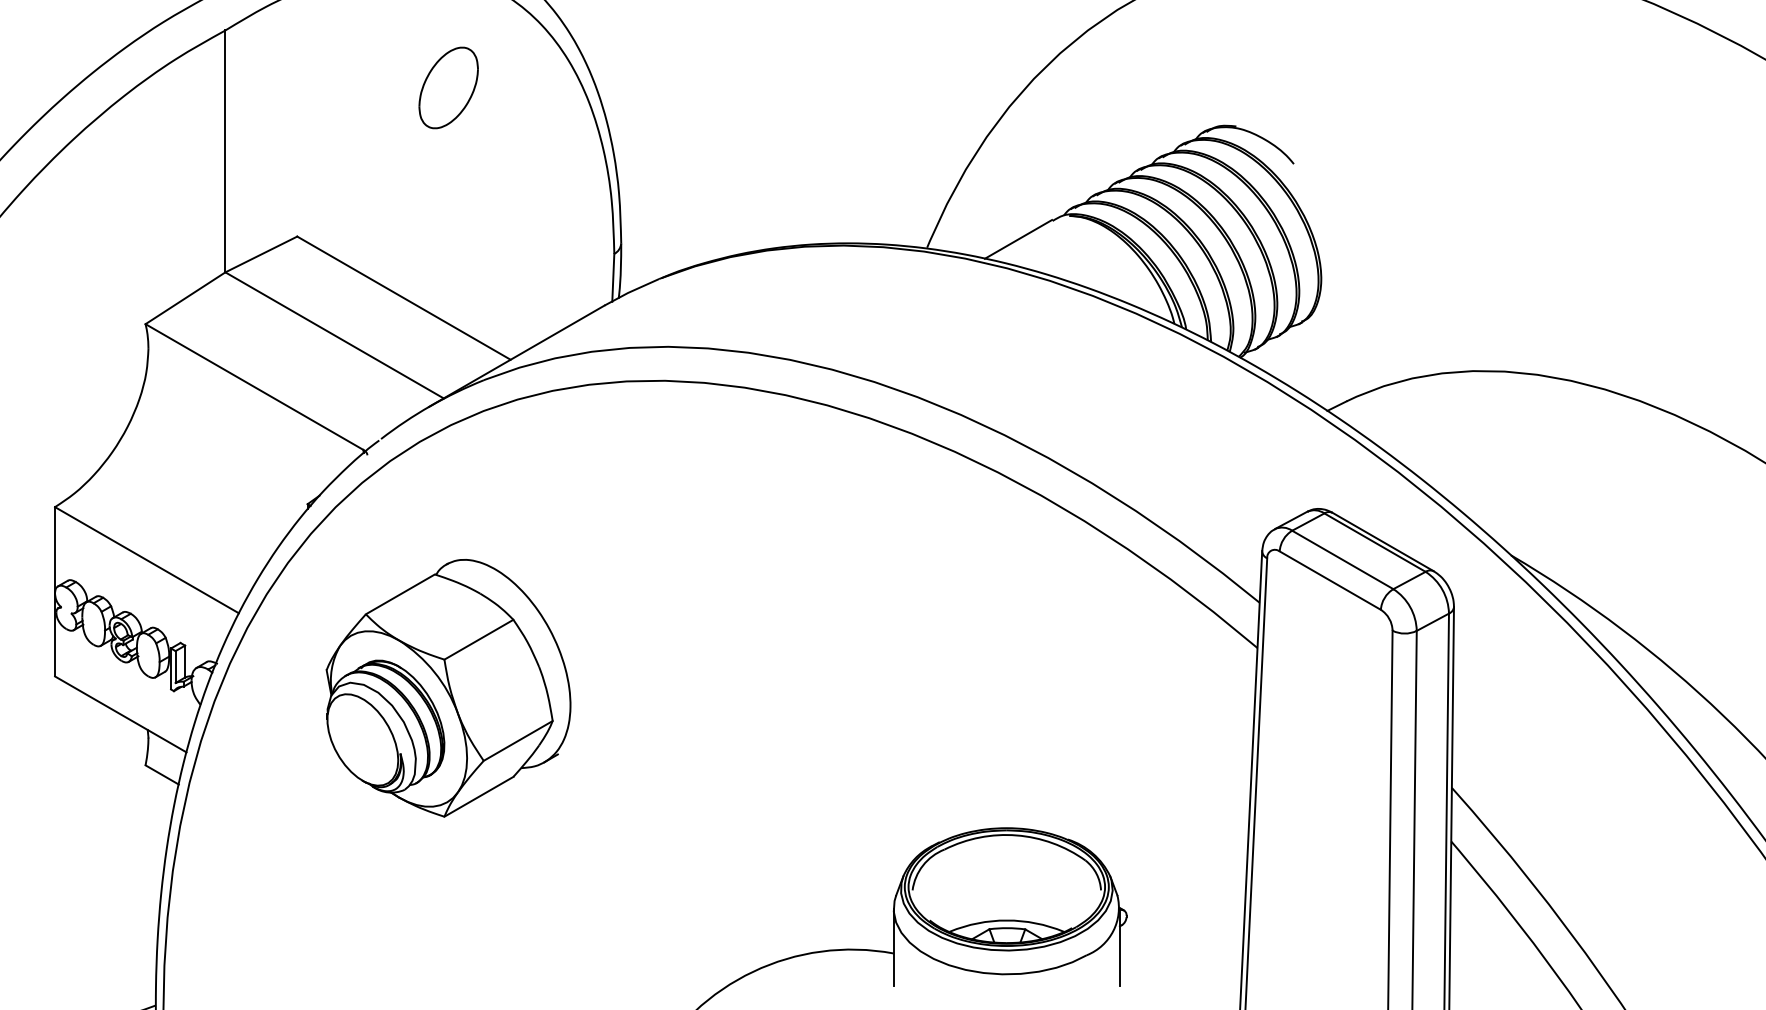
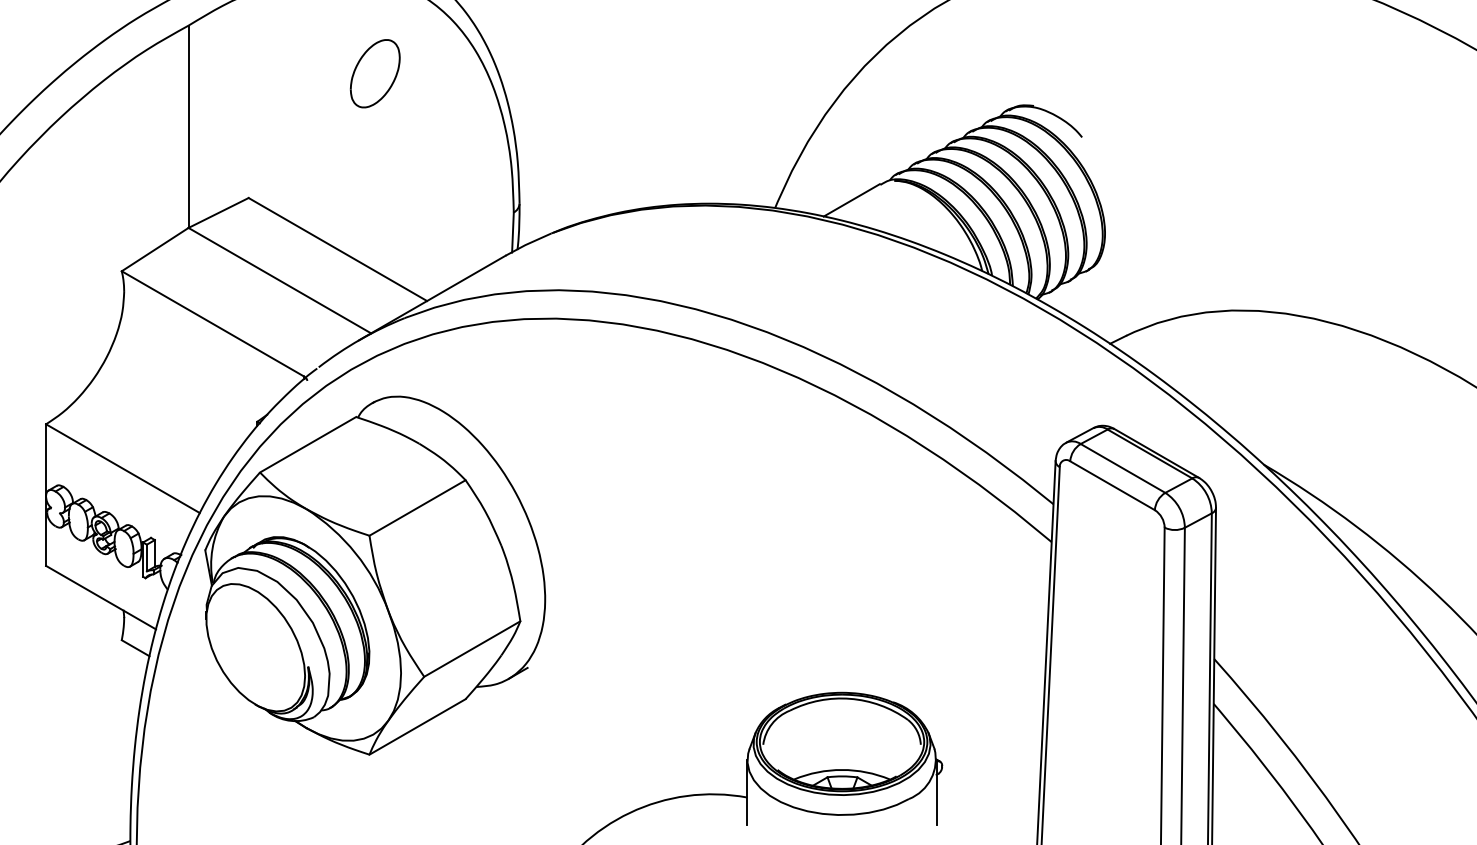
part: (448, 688) -> (375, 575), size x1.67

